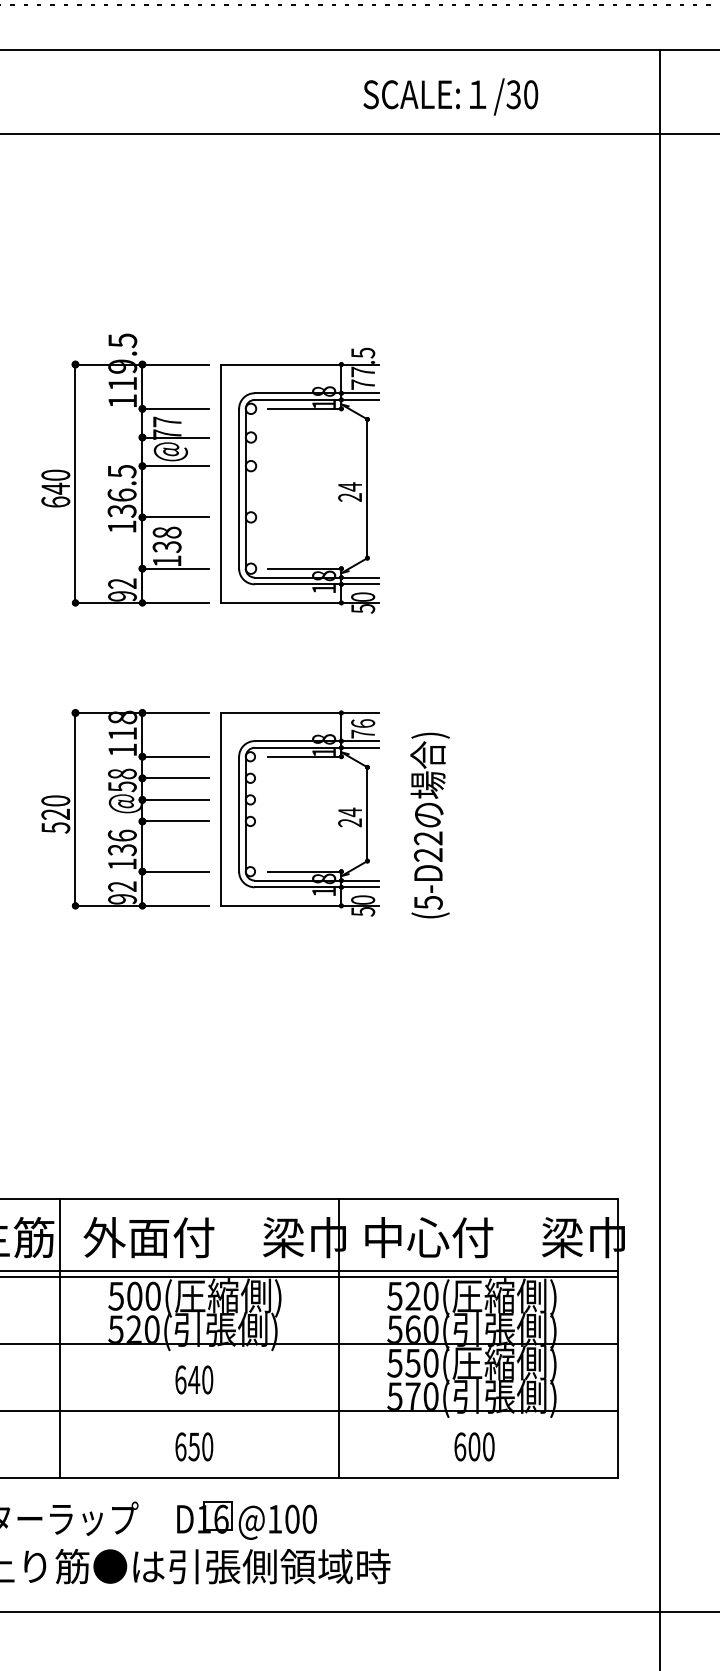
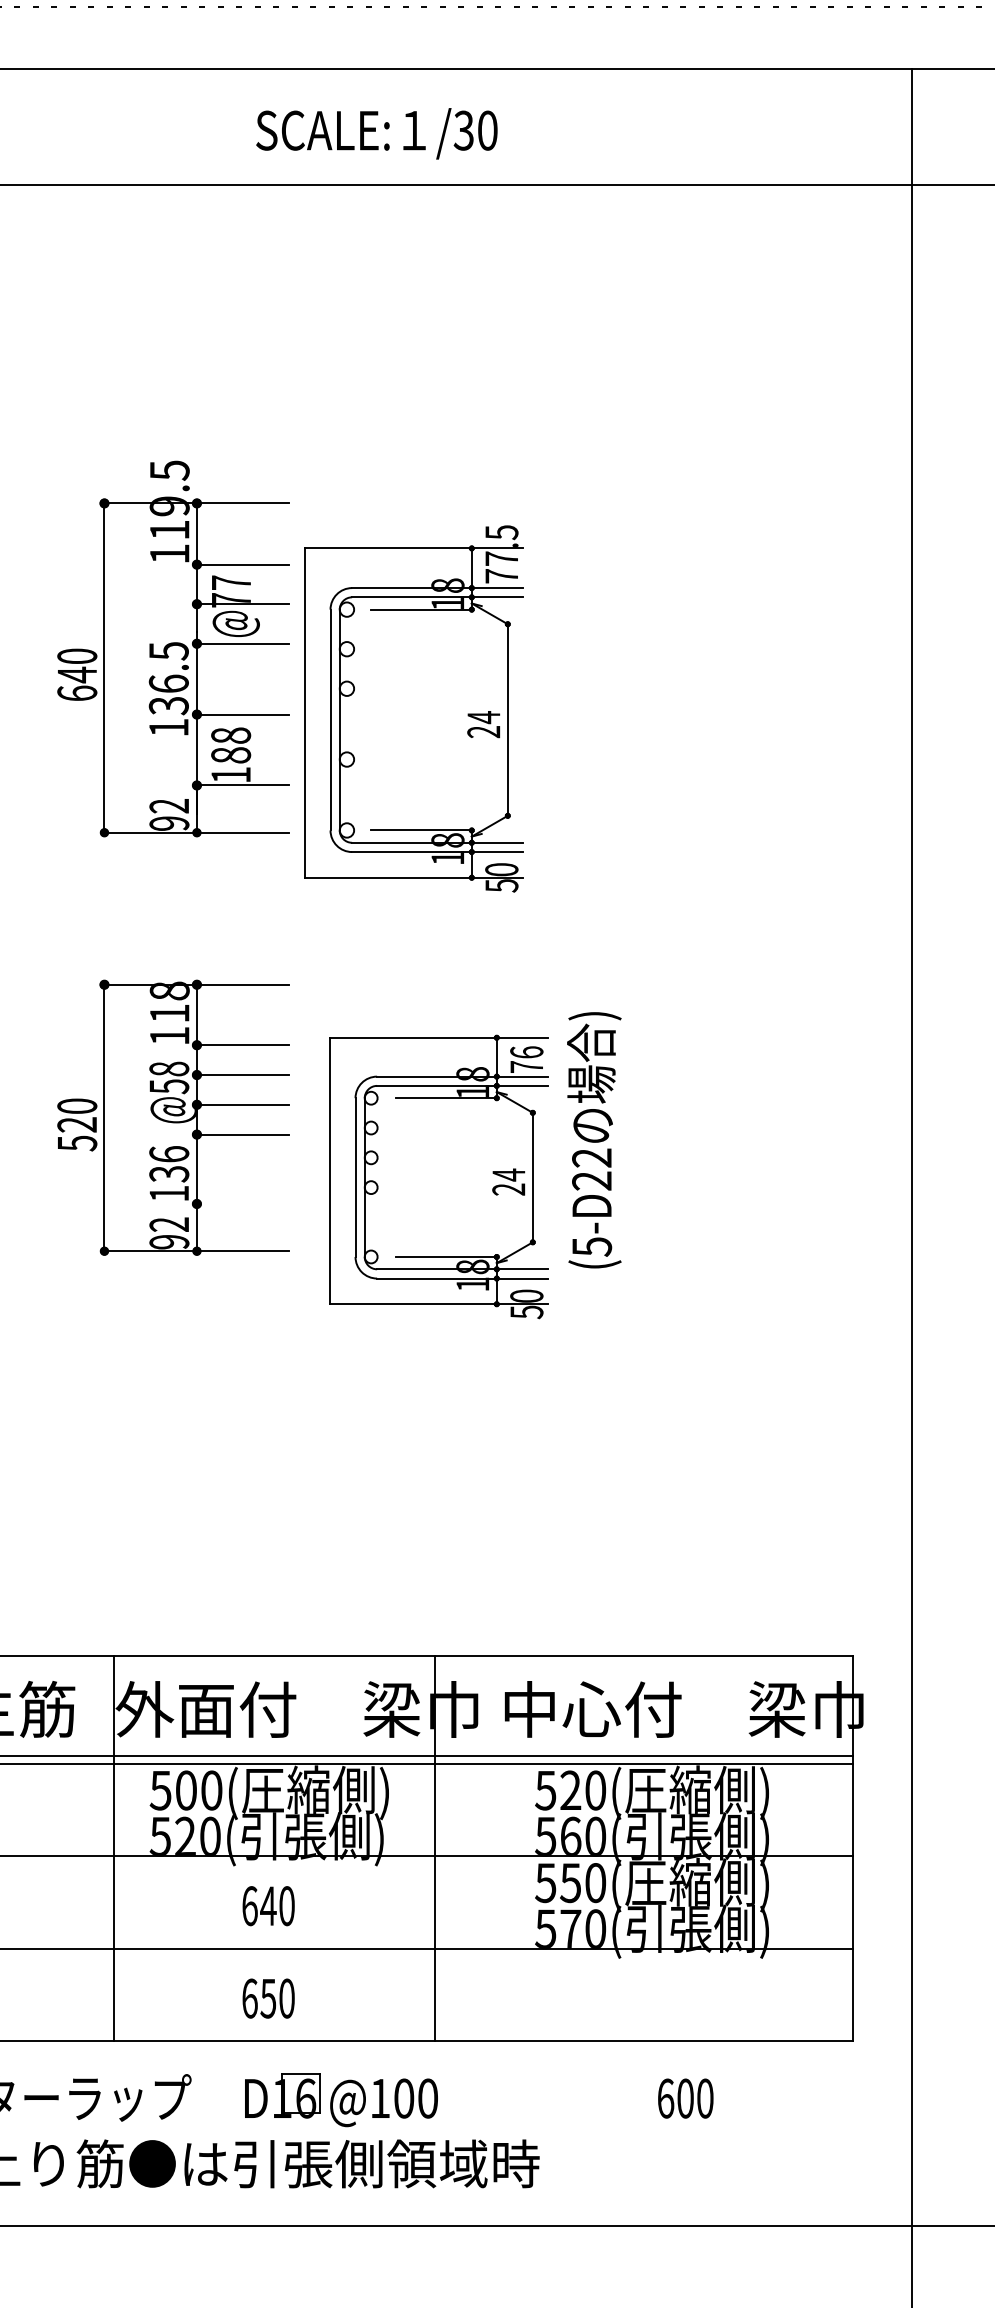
text: (450, 96) -> (376, 133), moved
part: (299, 480) -> (413, 708), moved
text: (167, 547) -> (231, 755), 138 -> 188
part: (299, 813) -> (438, 1176), moved
line: (175, 871) -> (242, 1203), removed
line: (59, 1338) -> (113, 1848), moved
line: (339, 1338) -> (435, 1848), moved
text: (474, 1446) -> (685, 2098), moved

